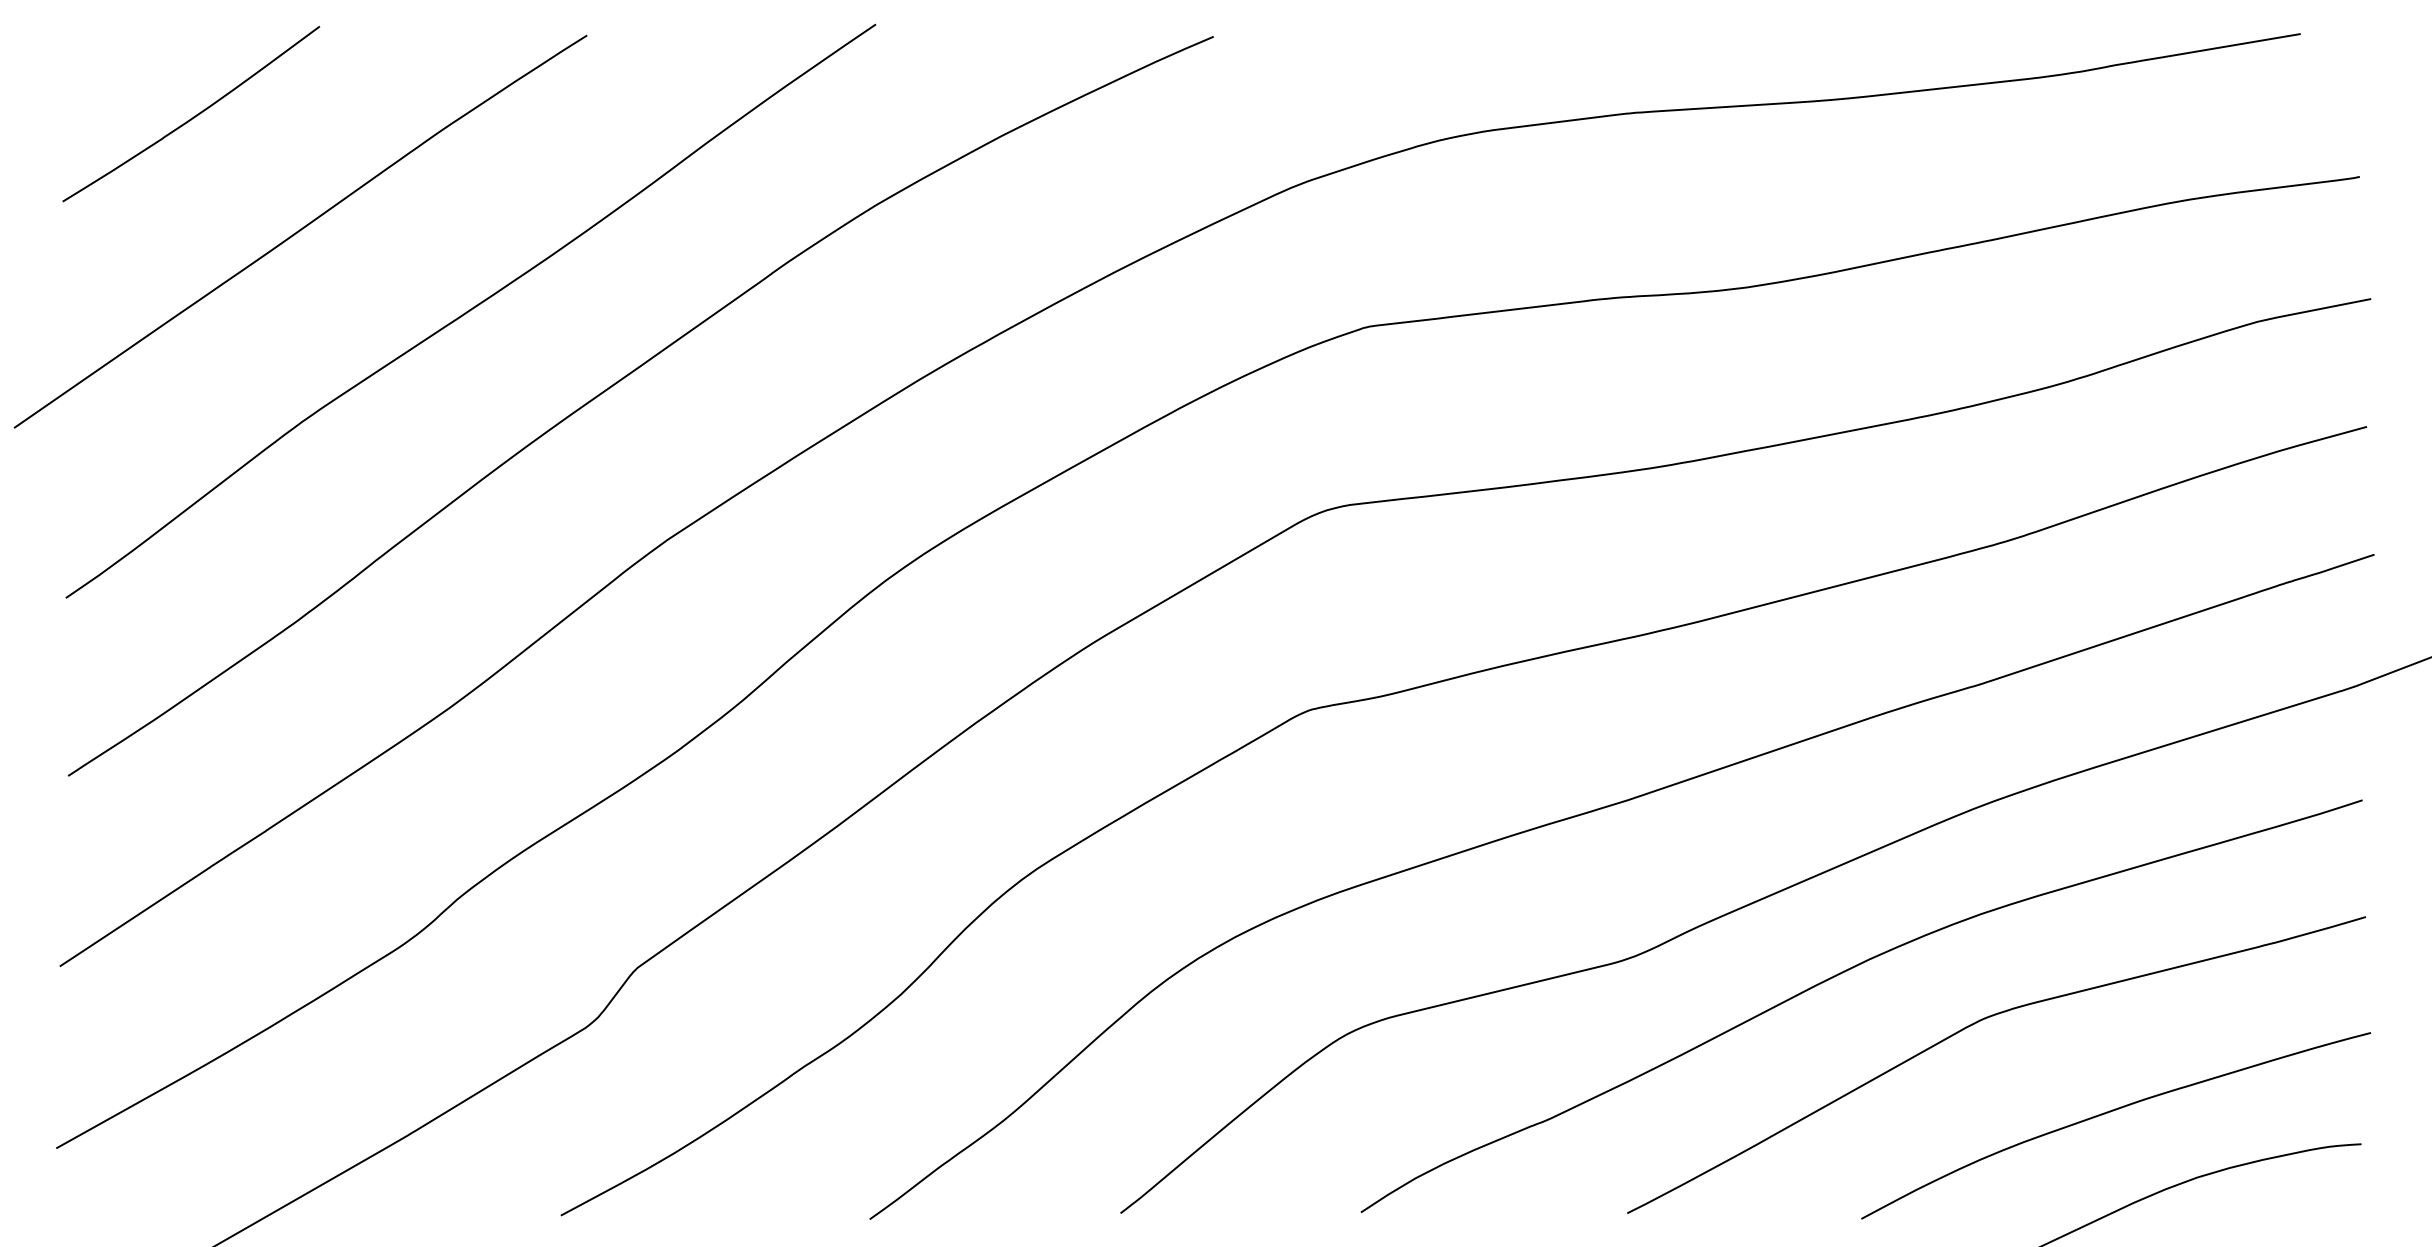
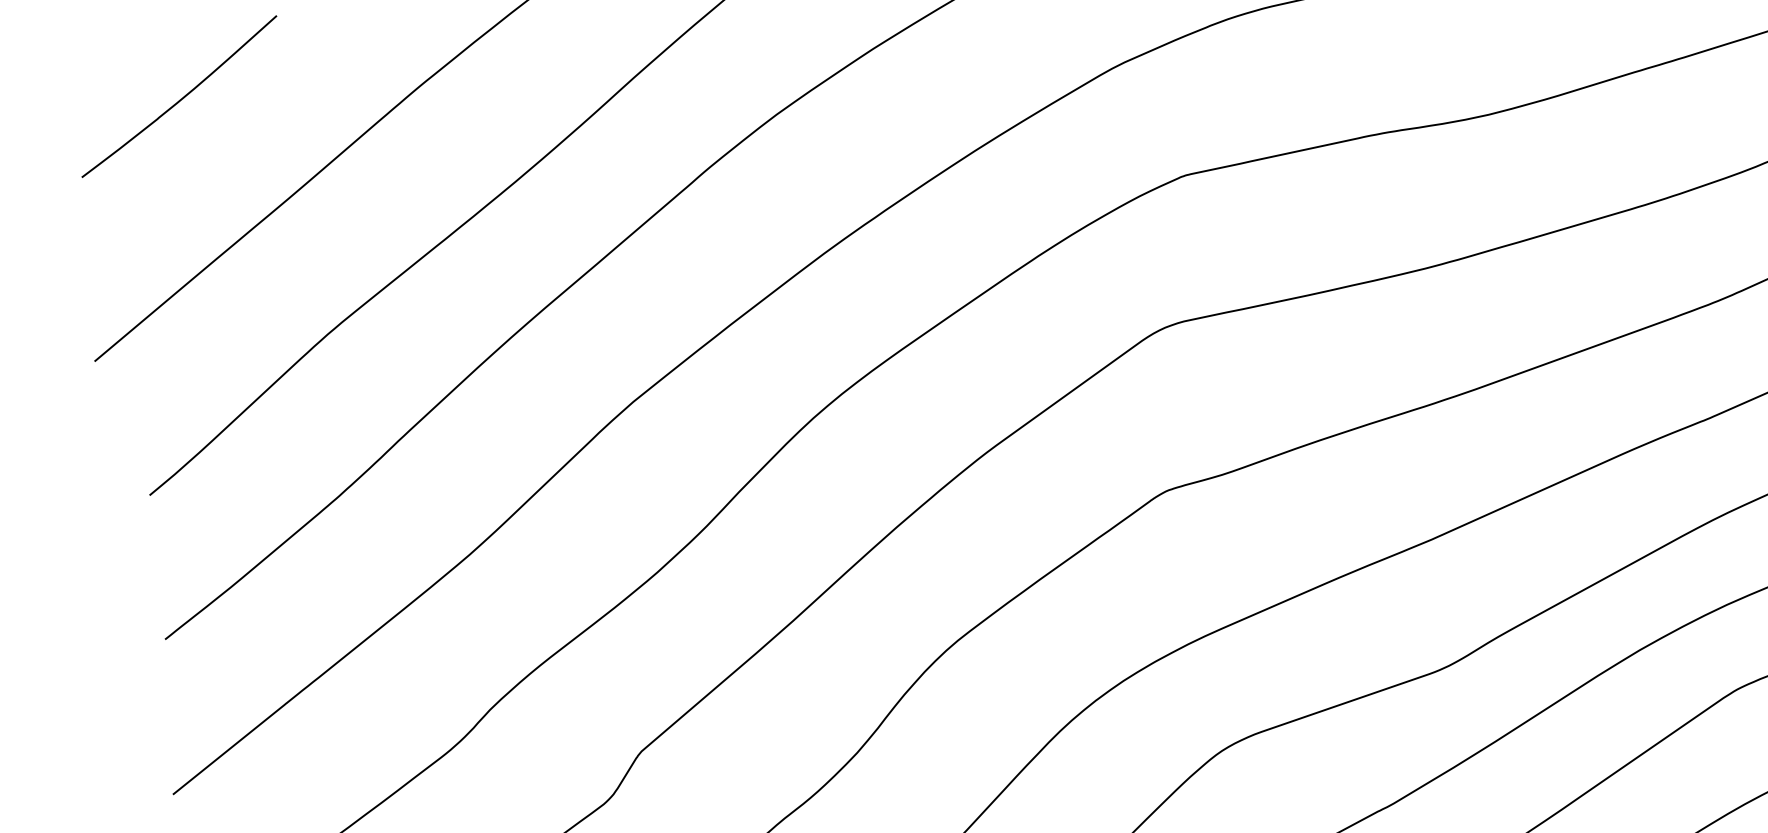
curve: (193, 116) -> (181, 98), moved

